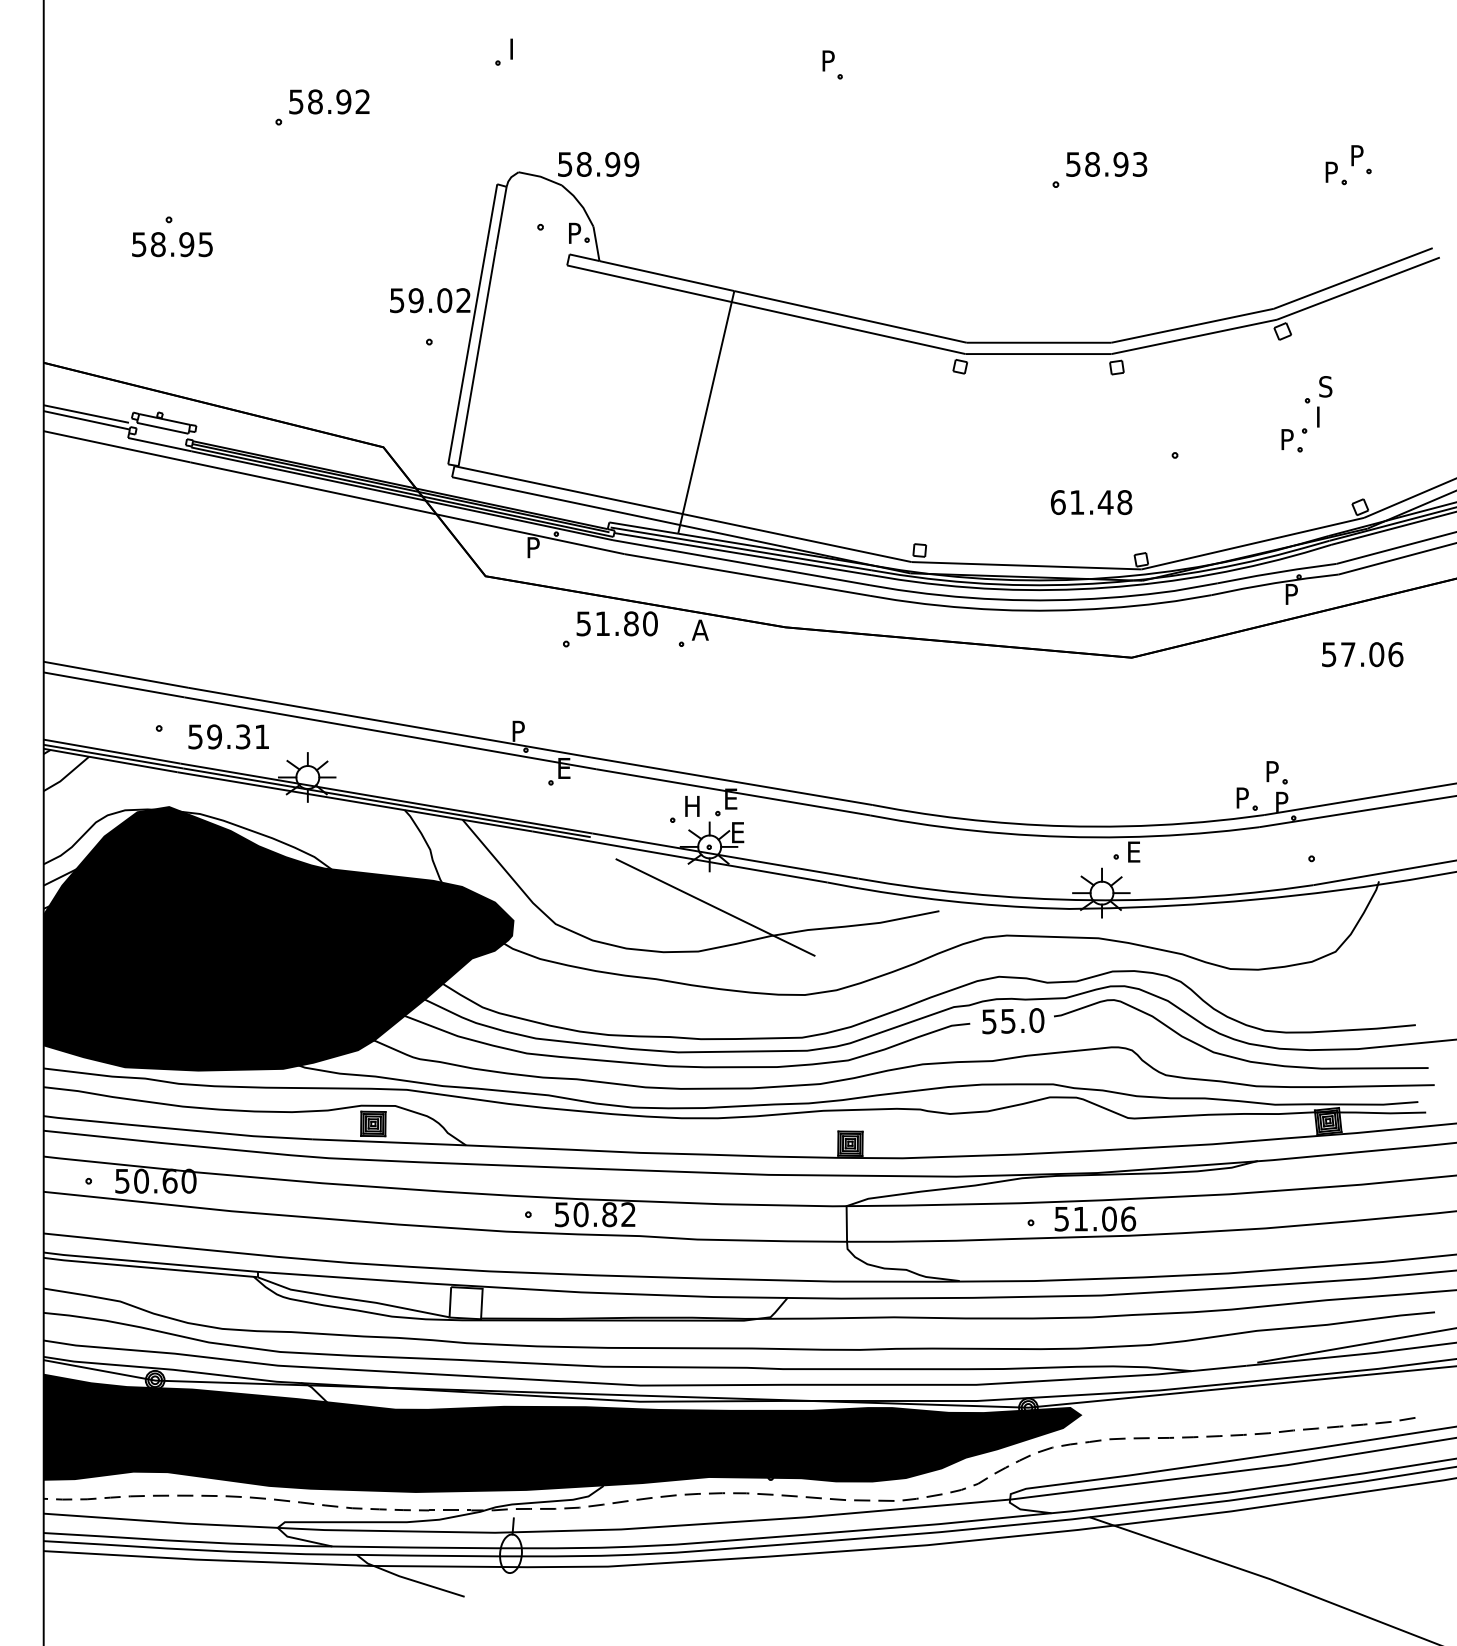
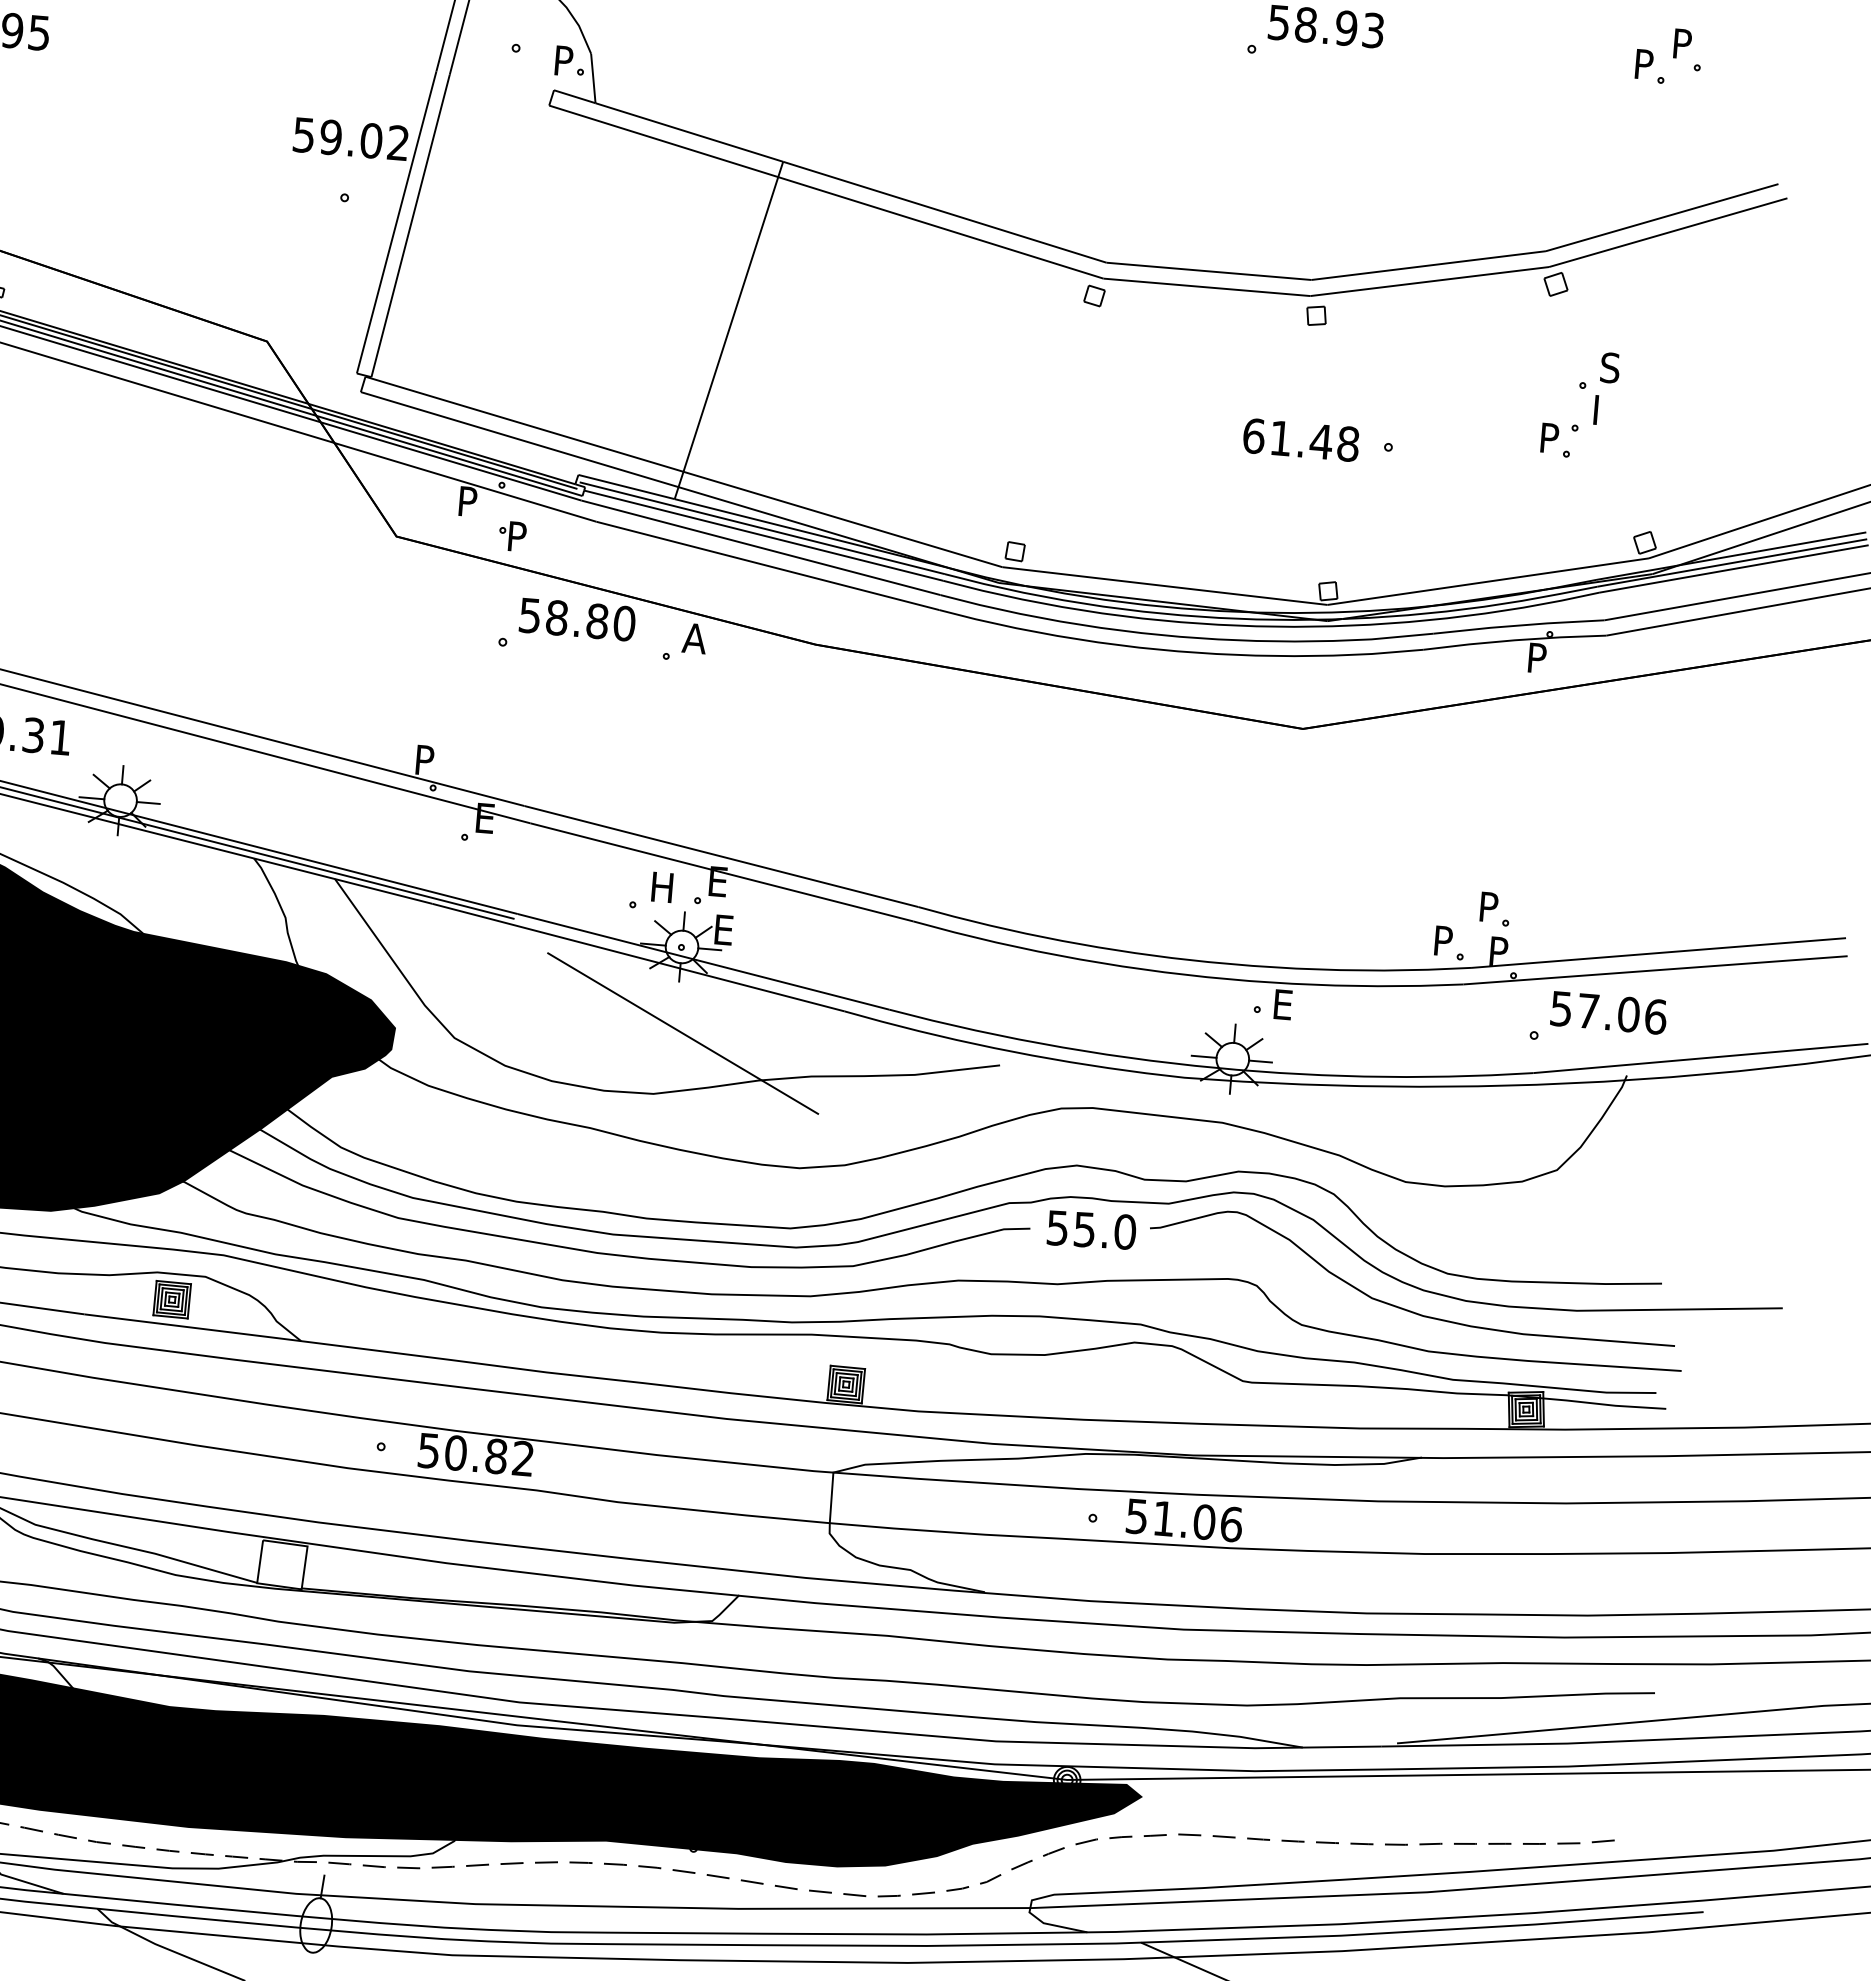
text: (1091, 502) -> (1301, 440), moved
part: (566, 568) -> (512, 535), added
text: (602, 623) -> (556, 617), 51.80 -> 58.80
text: (1362, 654) -> (1608, 1012), moved

